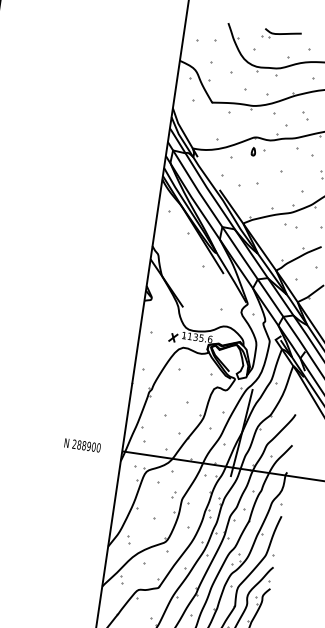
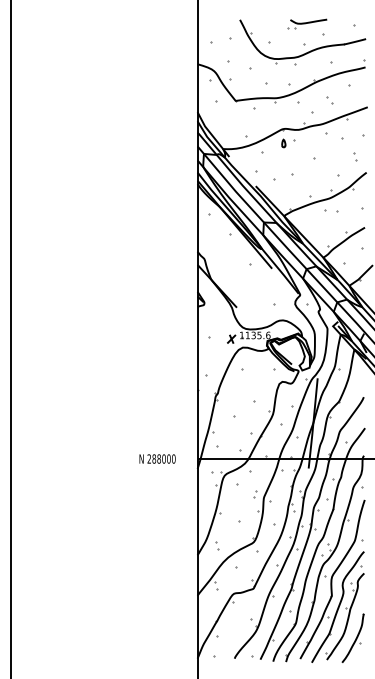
part: (281, 34) -> (307, 23), moved
text: (88, 446) -> (163, 459), 288900 -> 288000

